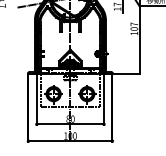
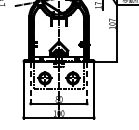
line: (36, 100) -> (30, 83), solid -> dashed
line: (104, 100) -> (87, 83), solid -> dashed

